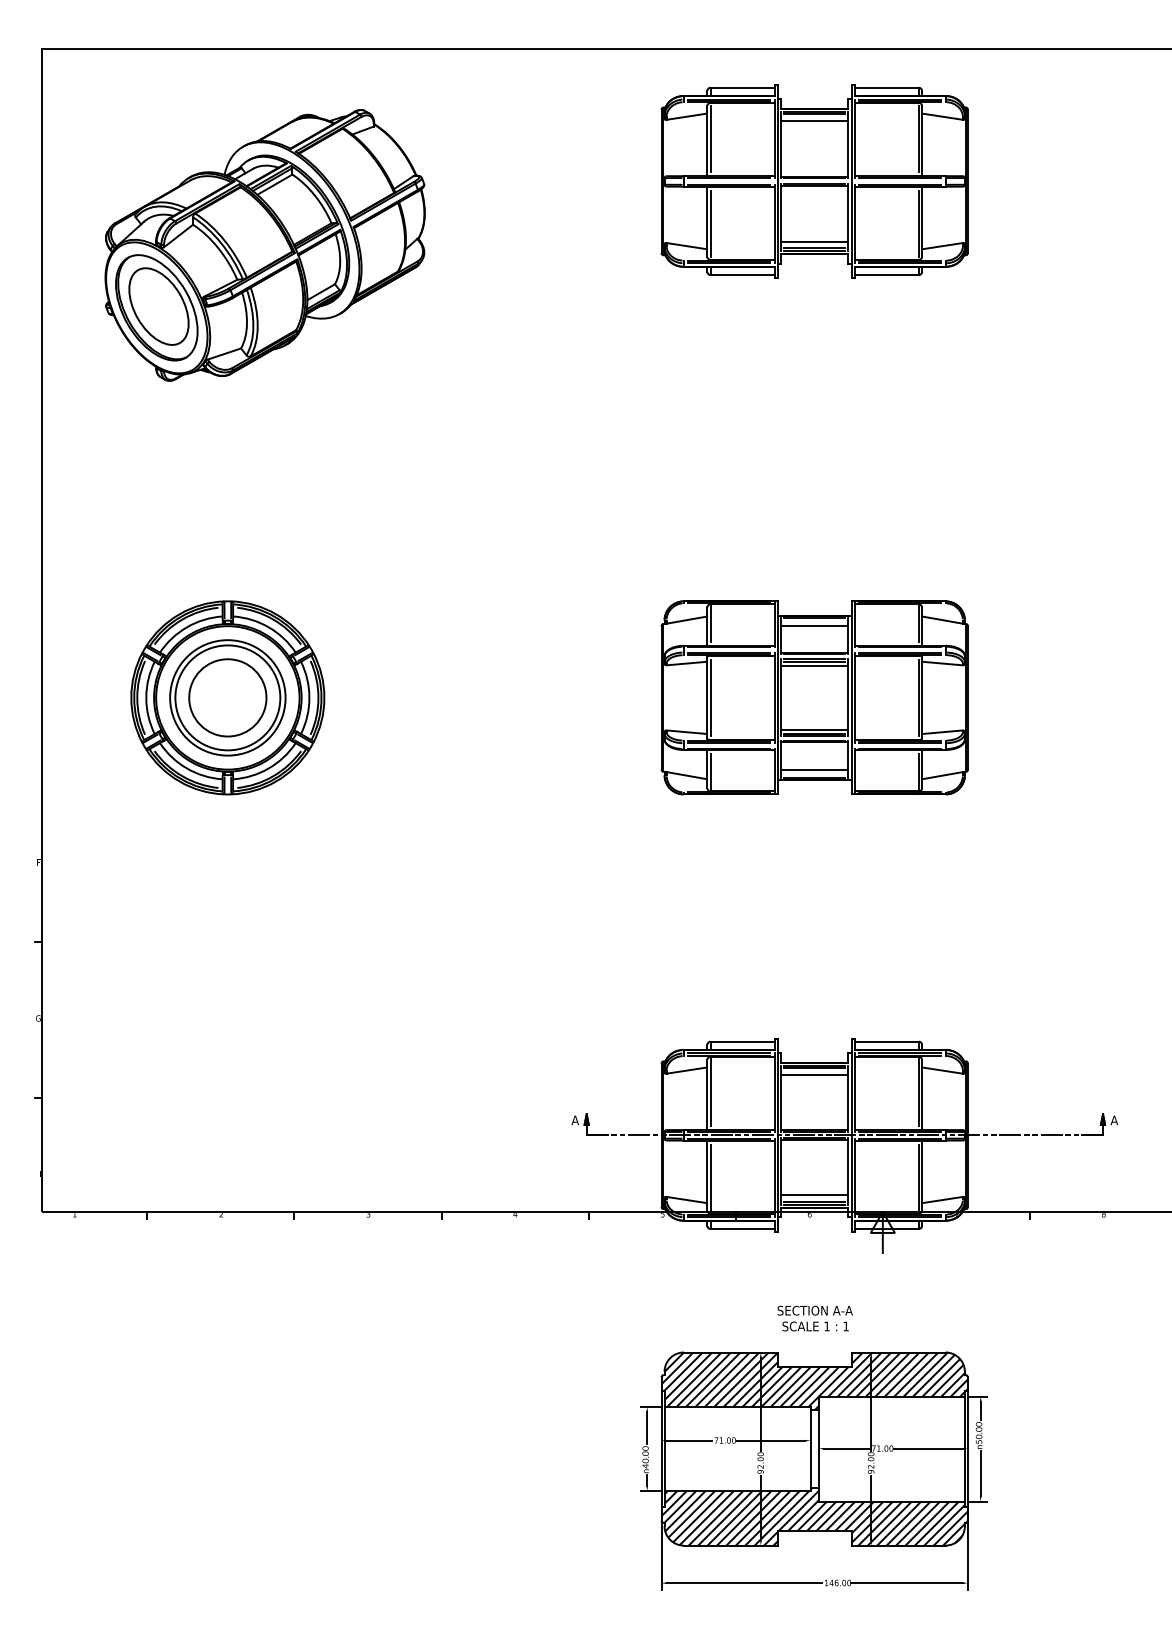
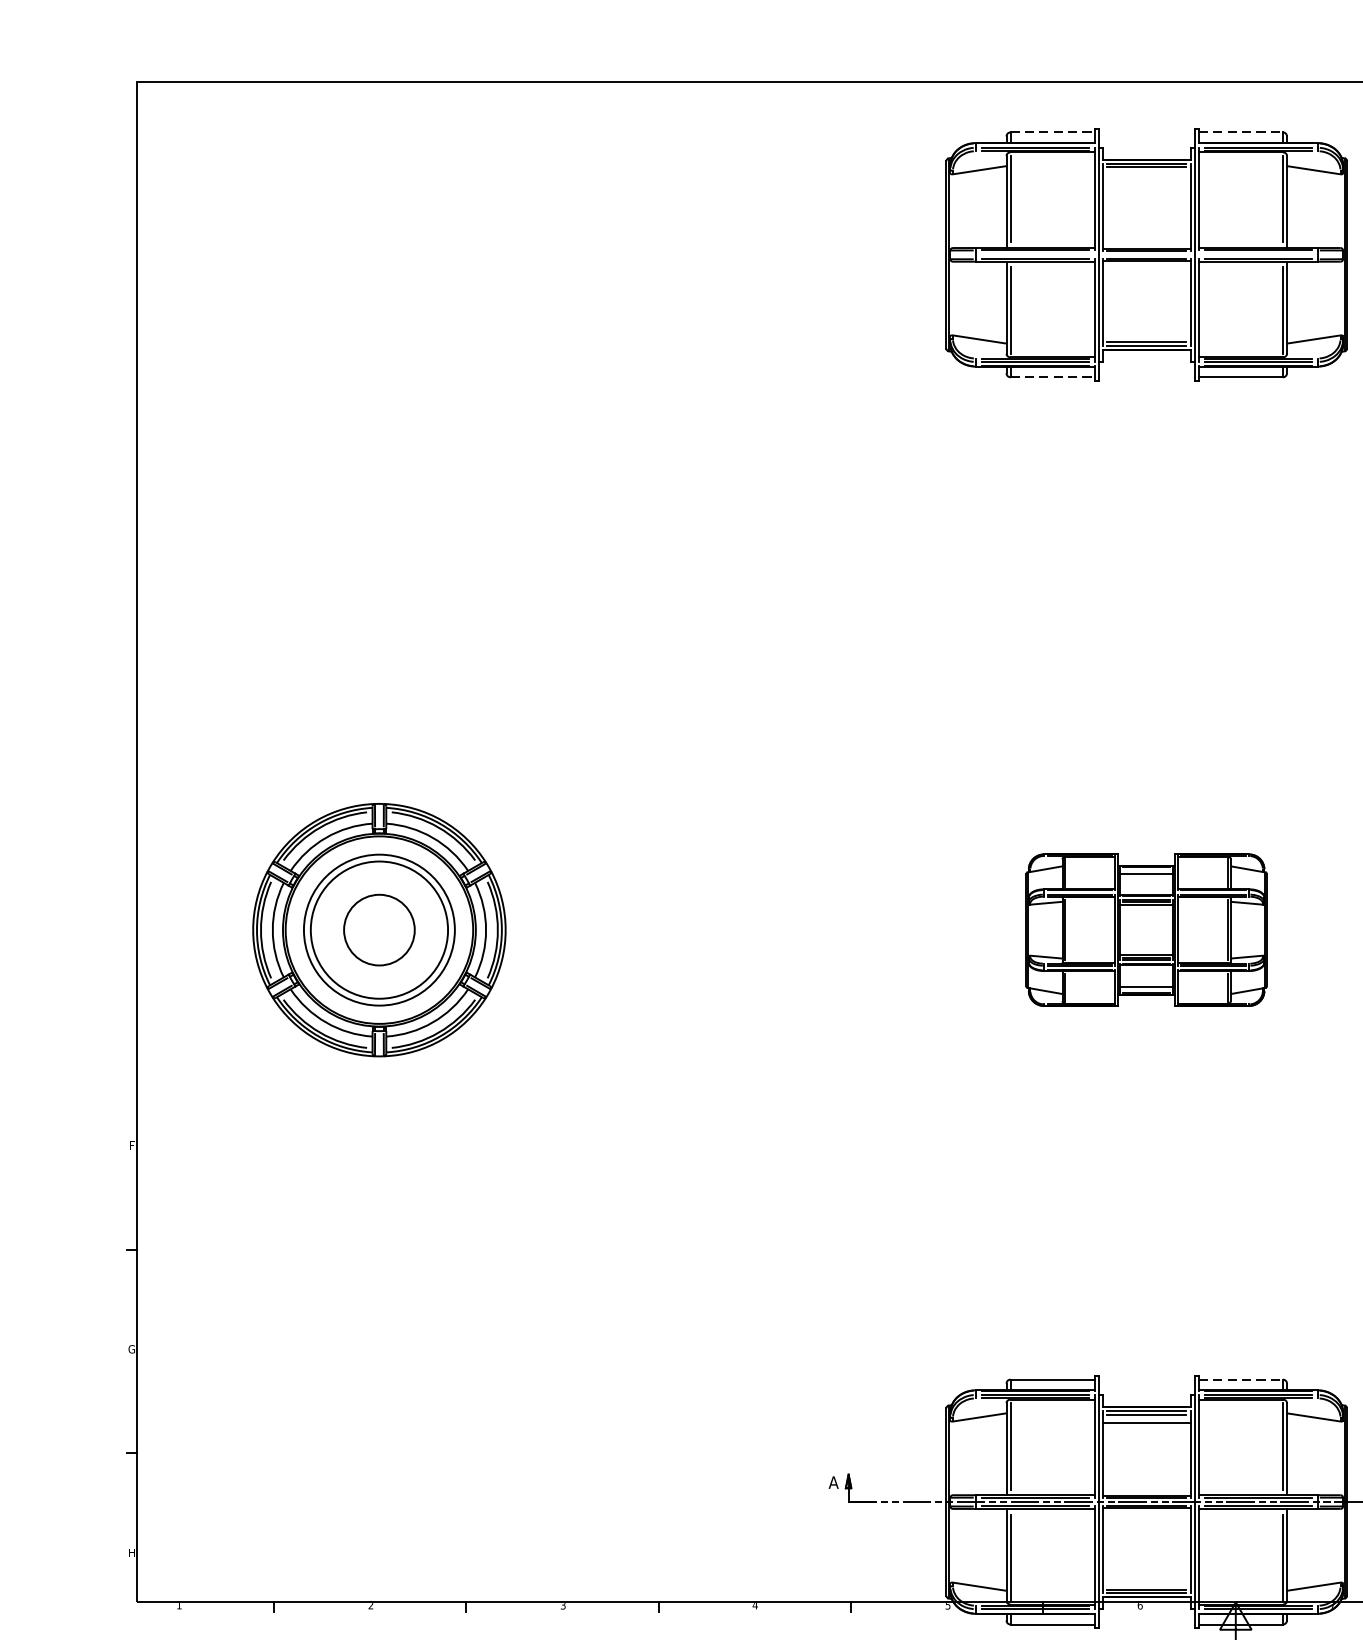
line: (743, 87) -> (1053, 132), solid -> dashed
line: (887, 87) -> (1241, 132), solid -> dashed
line: (814, 121) -> (1146, 176), removed
line: (814, 241) -> (1146, 333), removed
part: (264, 245) -> (427, 338), removed
line: (743, 275) -> (1053, 377), solid -> dashed
circle: (227, 697) -> (378, 929), size x0.7
part: (814, 697) -> (1146, 929), size x0.6
line: (887, 1041) -> (1241, 1379), solid -> dashed
line: (814, 1195) -> (1146, 1580), removed

